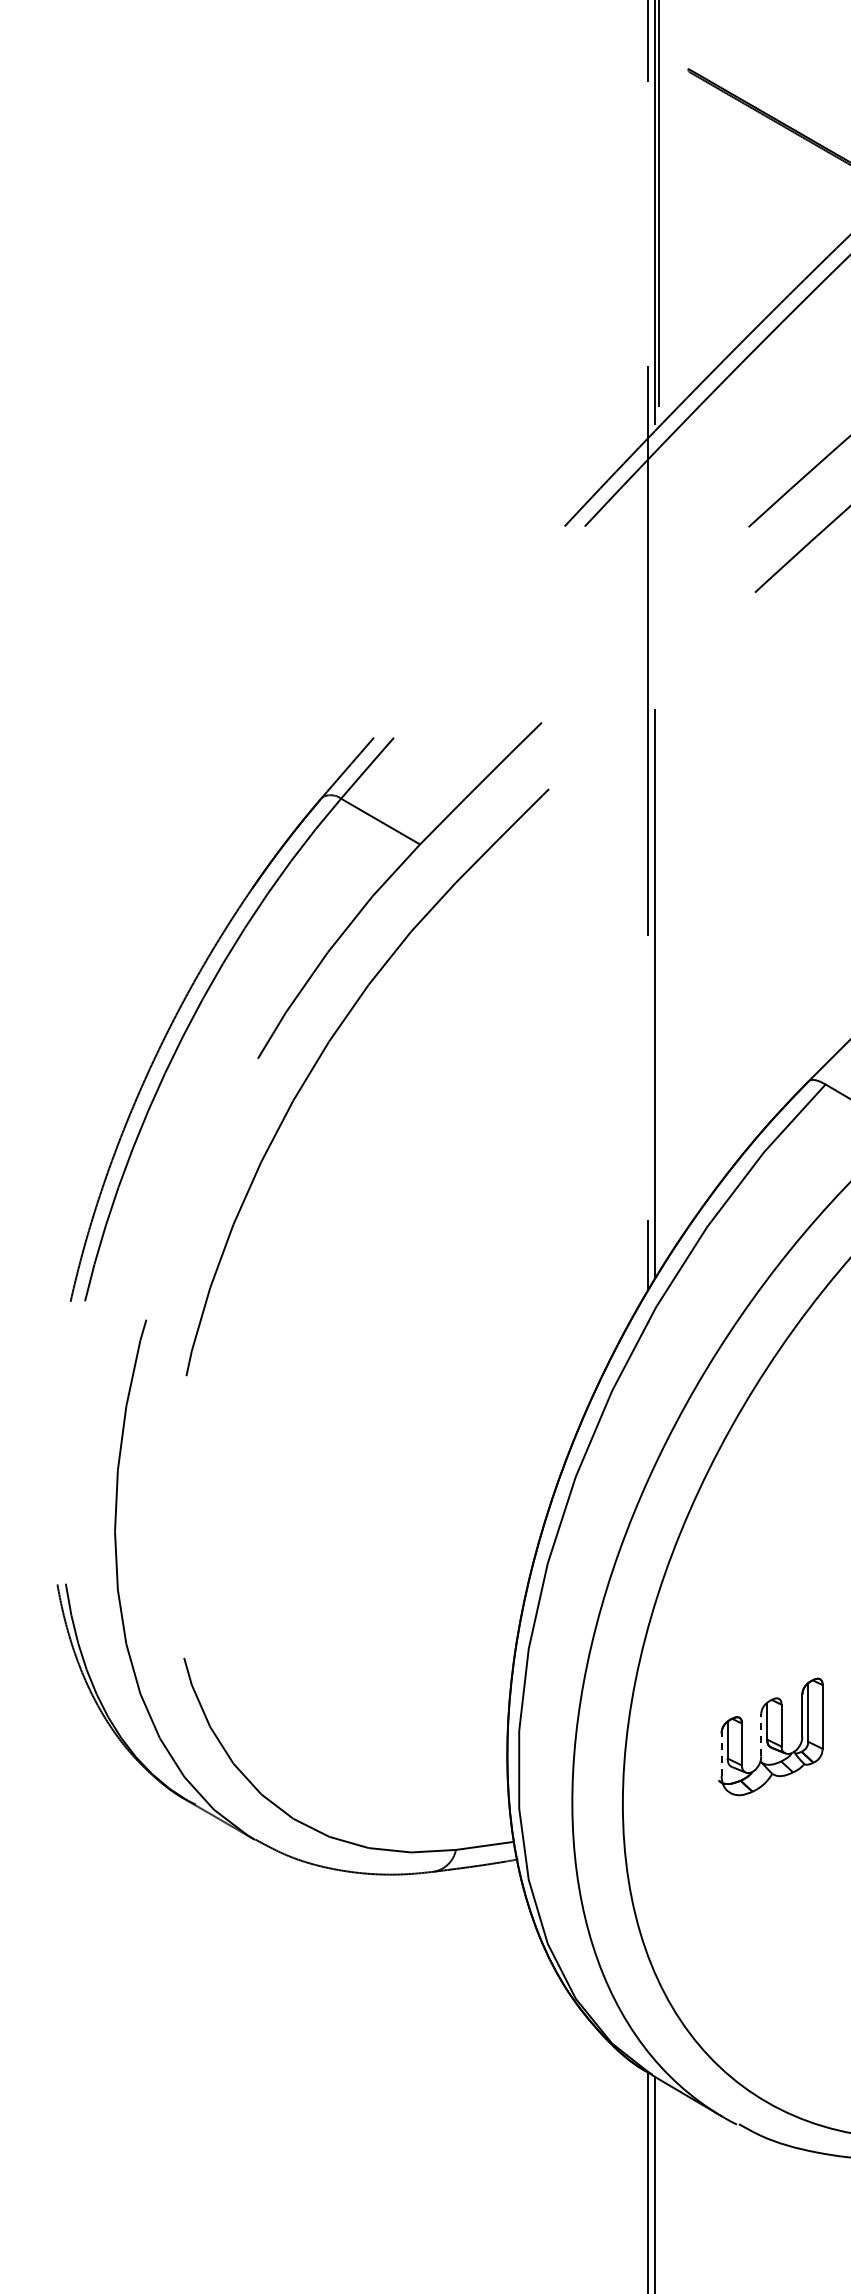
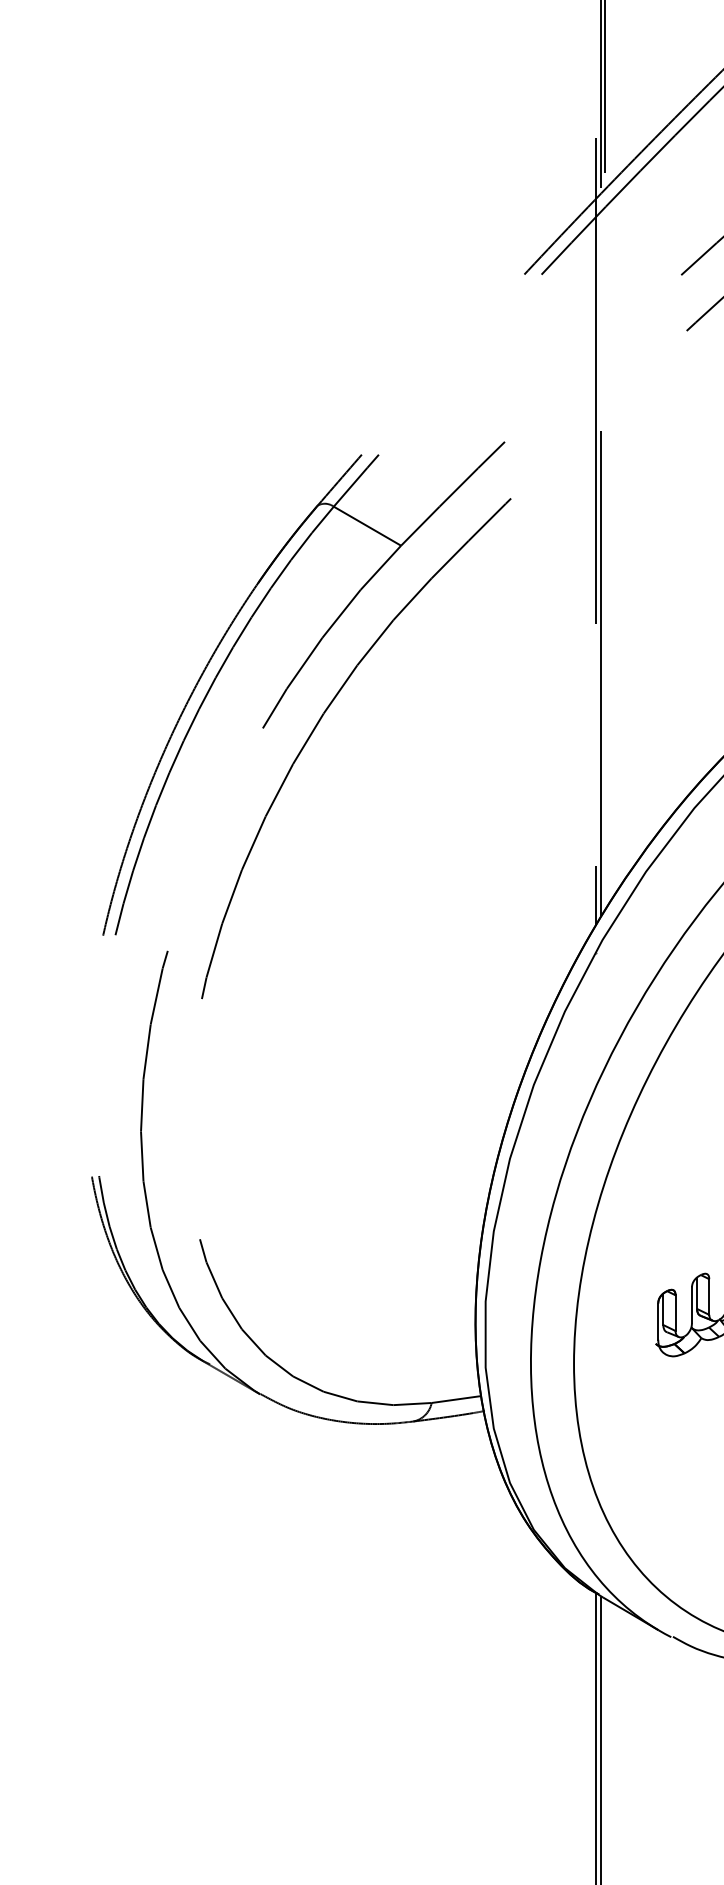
line: (761, 1735) -> (692, 1305), dashed -> solid
line: (721, 1754) -> (658, 1321), dashed -> solid

